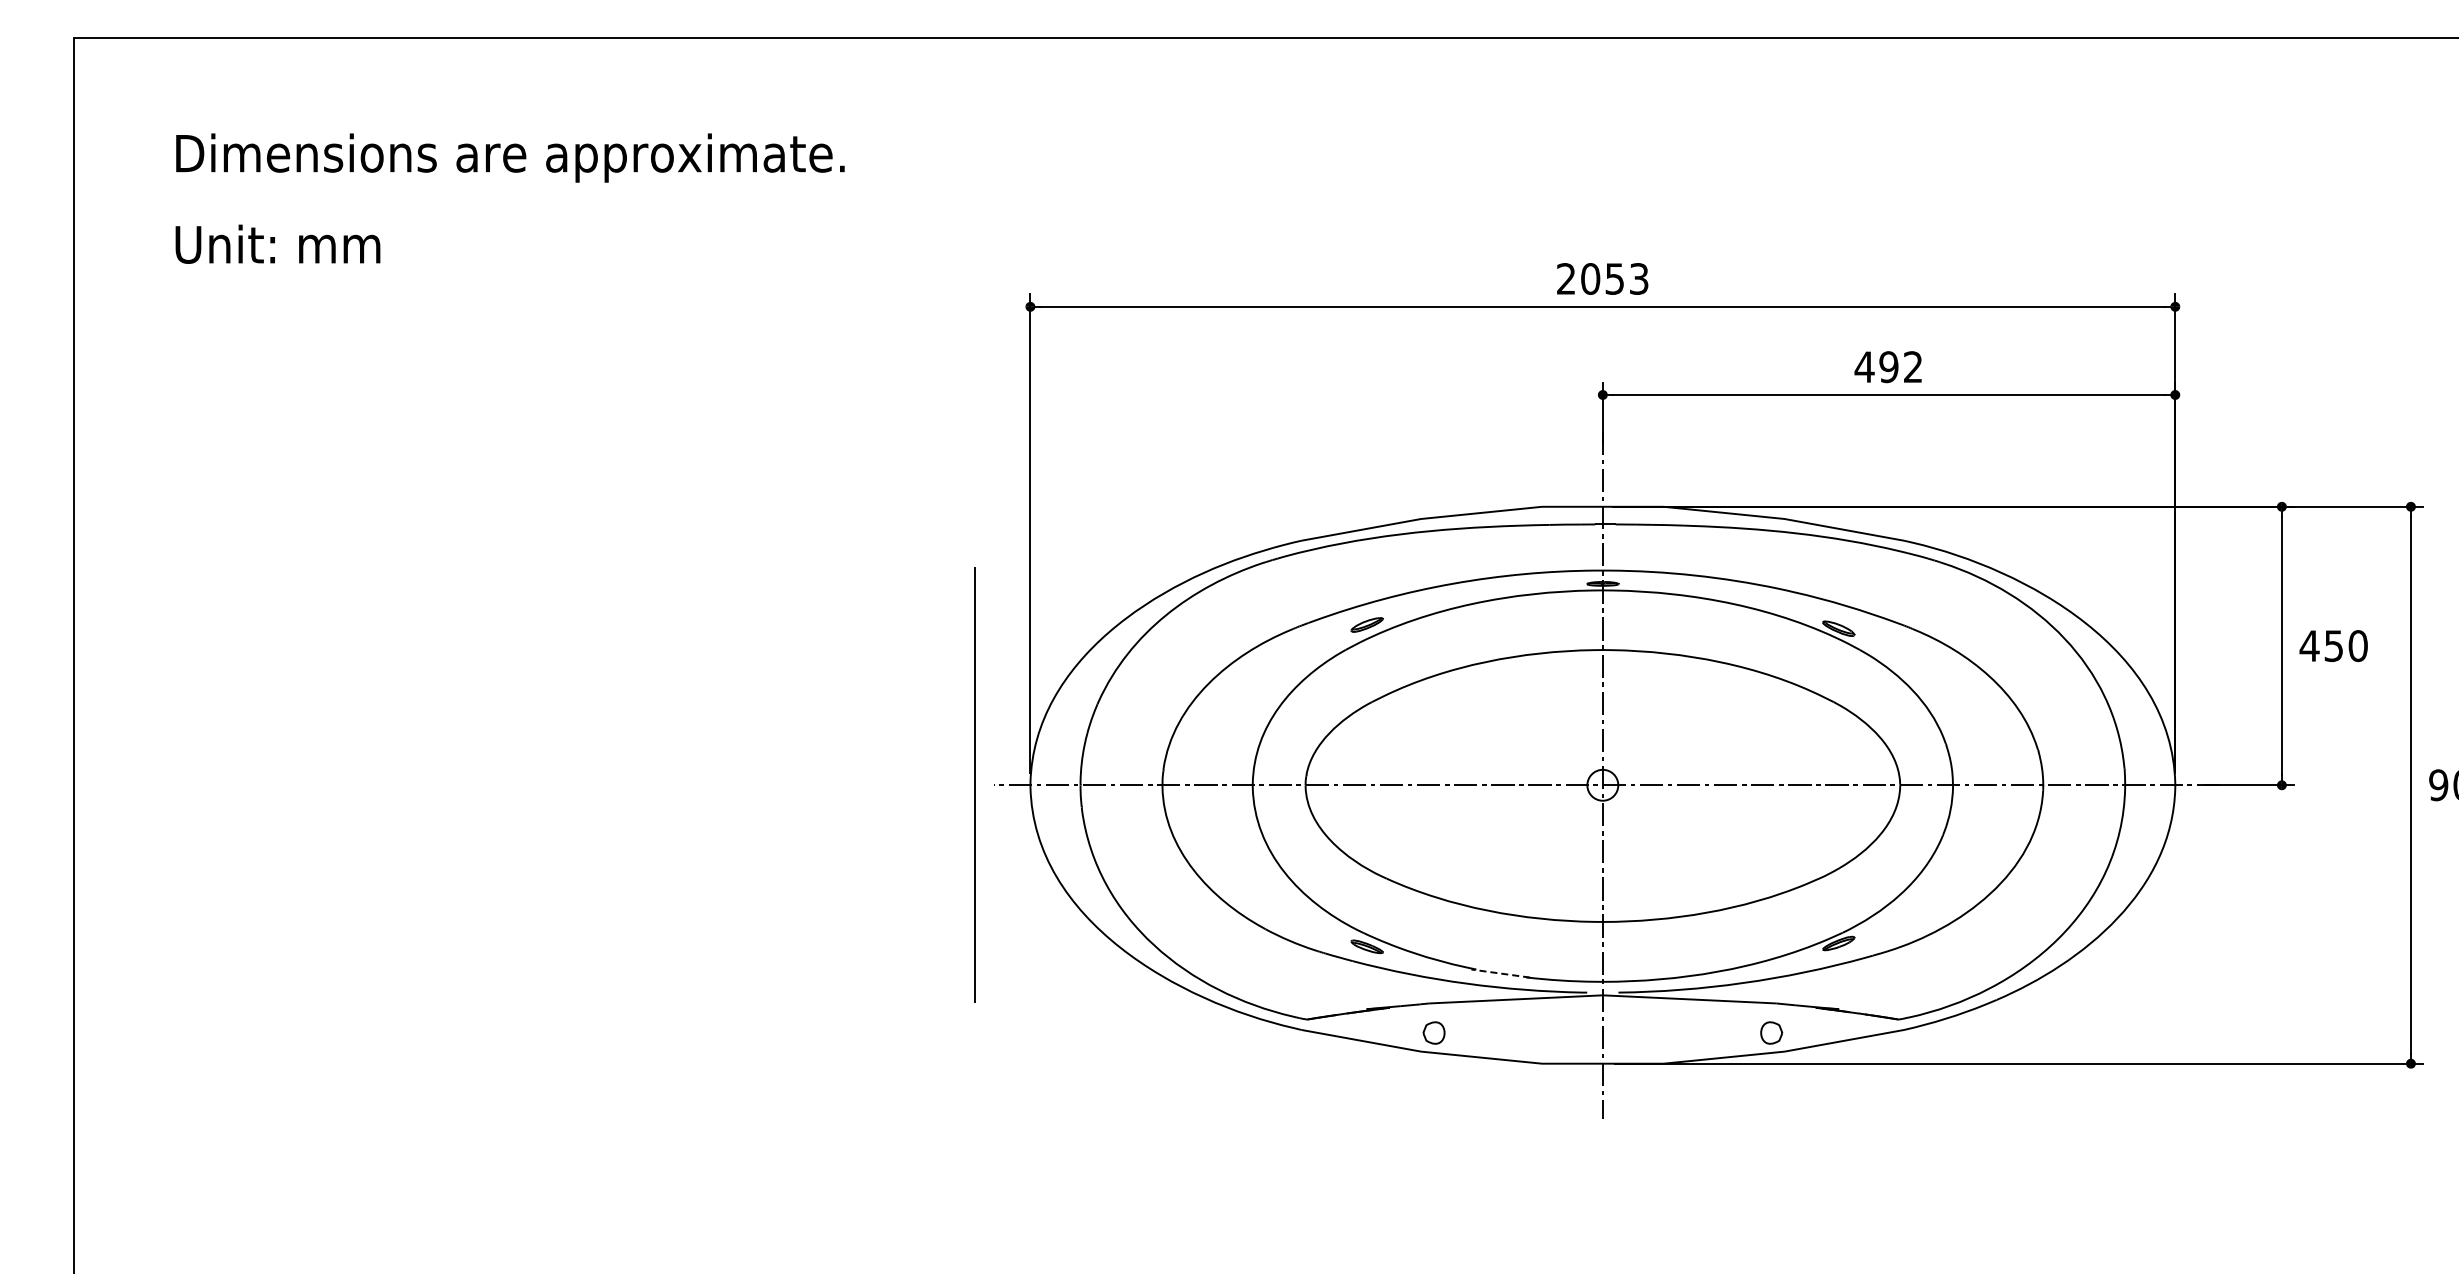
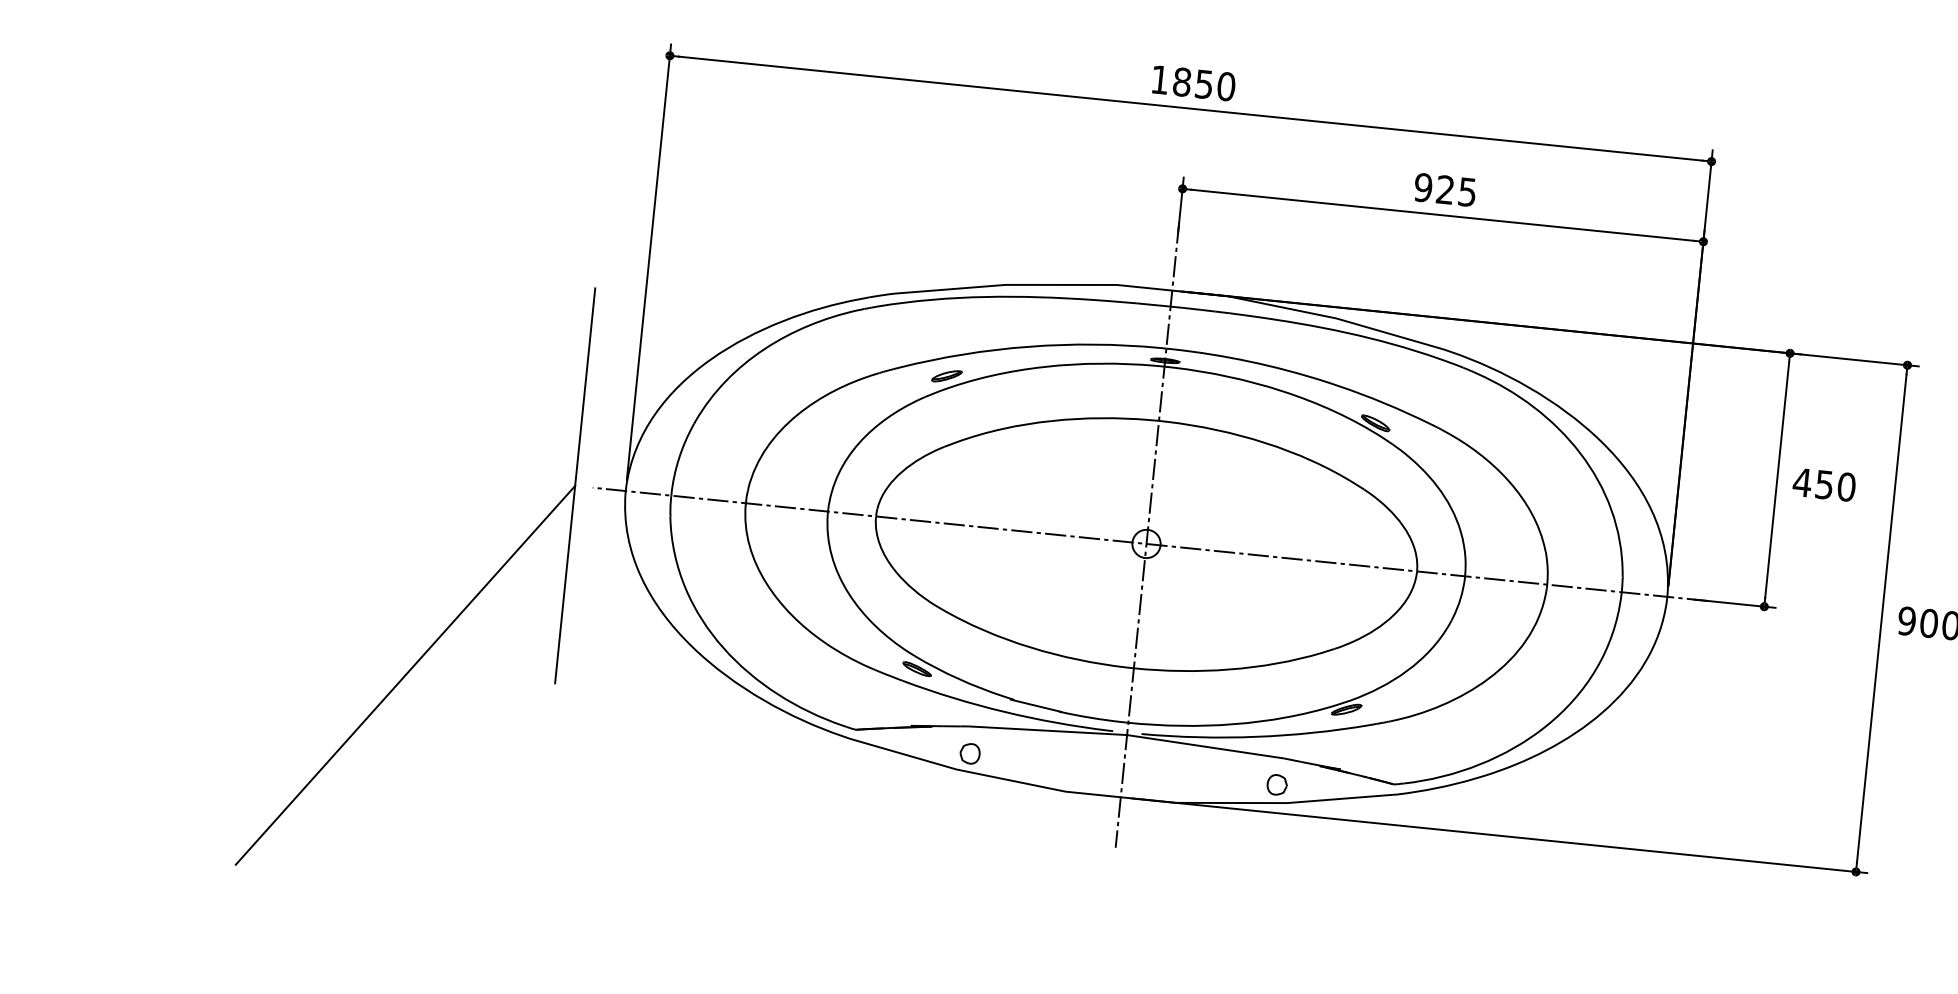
text: (1602, 278) -> (1193, 82), 2053 -> 1850
text: (1888, 367) -> (1445, 190), 492 -> 925
line: (1500, 973) -> (1036, 705), dashed -> solid
line: (810, 1009) -> (404, 674), added

